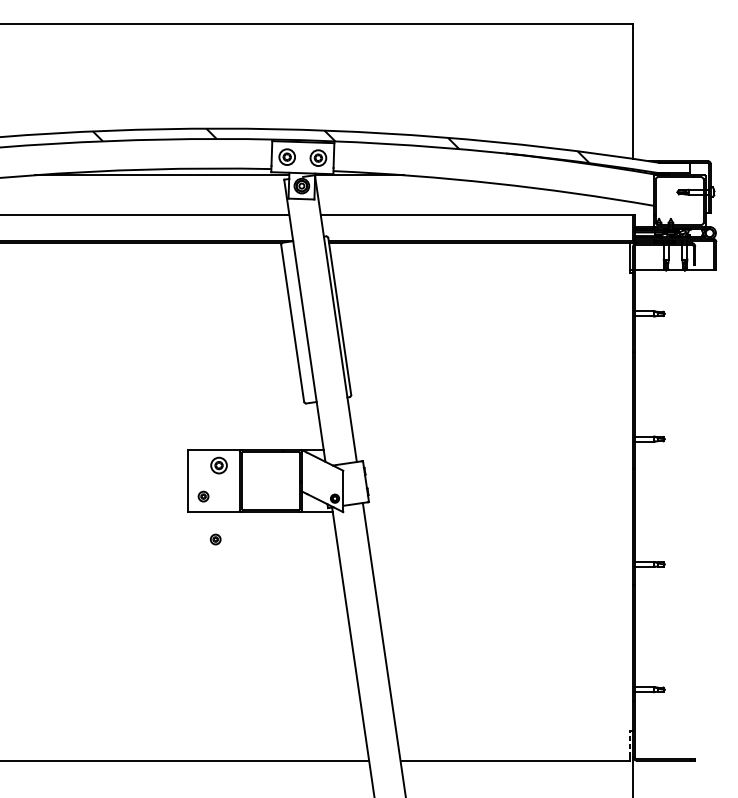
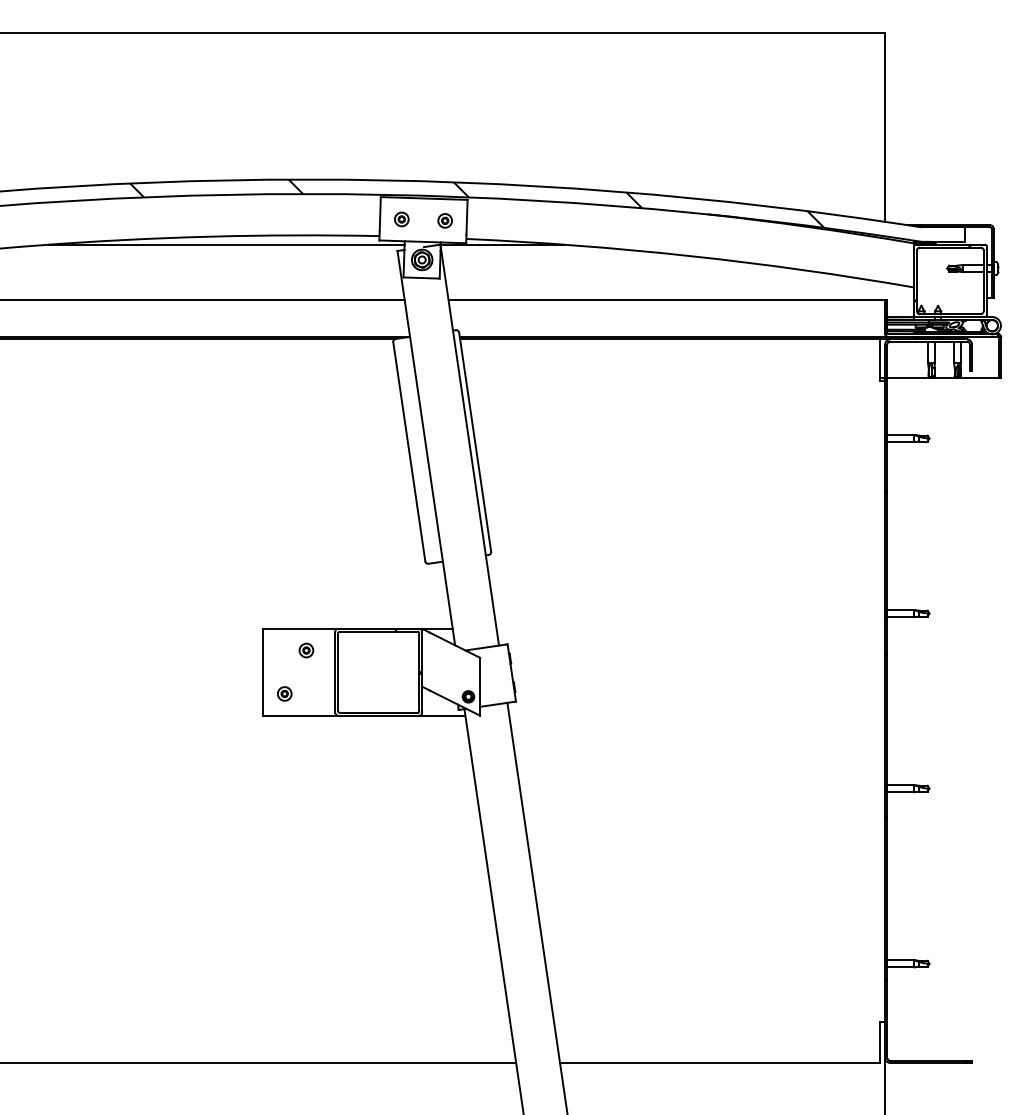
part: (287, 157) -> (401, 219), size x0.62
part: (317, 157) -> (444, 220), size x0.62
part: (219, 465) -> (306, 650), size x0.62
part: (215, 539) -> (301, 753), removed
line: (629, 743) -> (880, 1039), dashed -> solid

